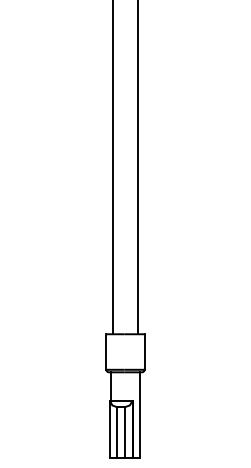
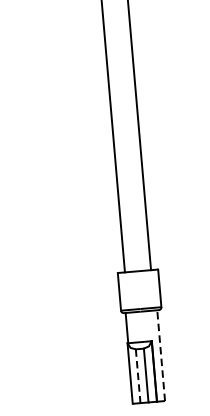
line: (140, 415) -> (161, 356), solid -> dashed
line: (117, 433) -> (138, 377), solid -> dashed

